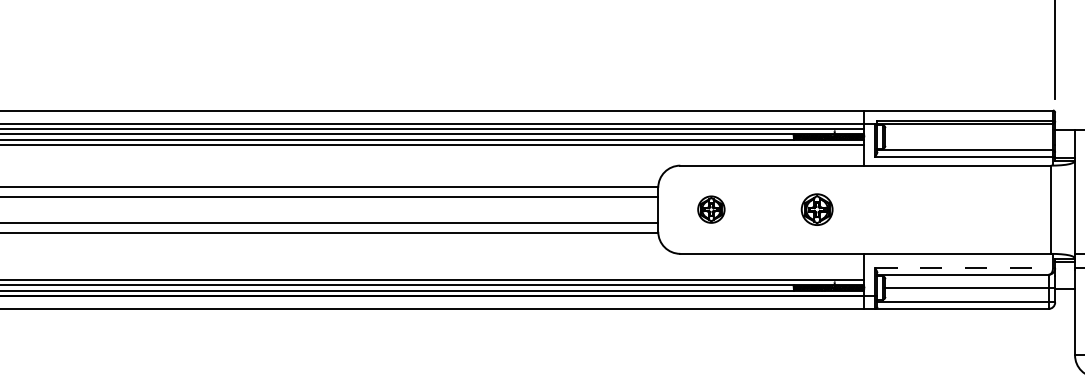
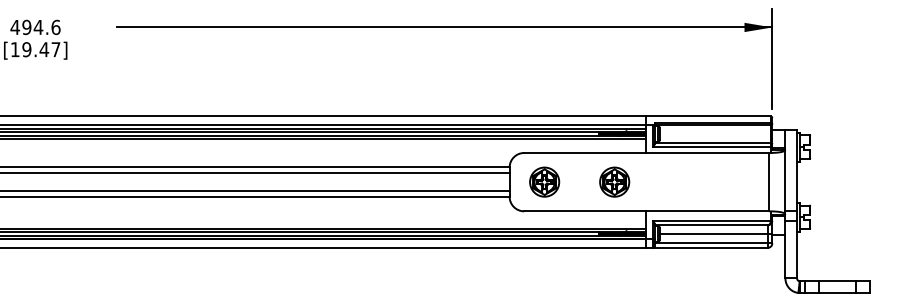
part: (710, 208) -> (544, 181), size x1.67
part: (816, 208) -> (614, 181), size x1.43
line: (964, 267) -> (712, 220), dashed -> solid

